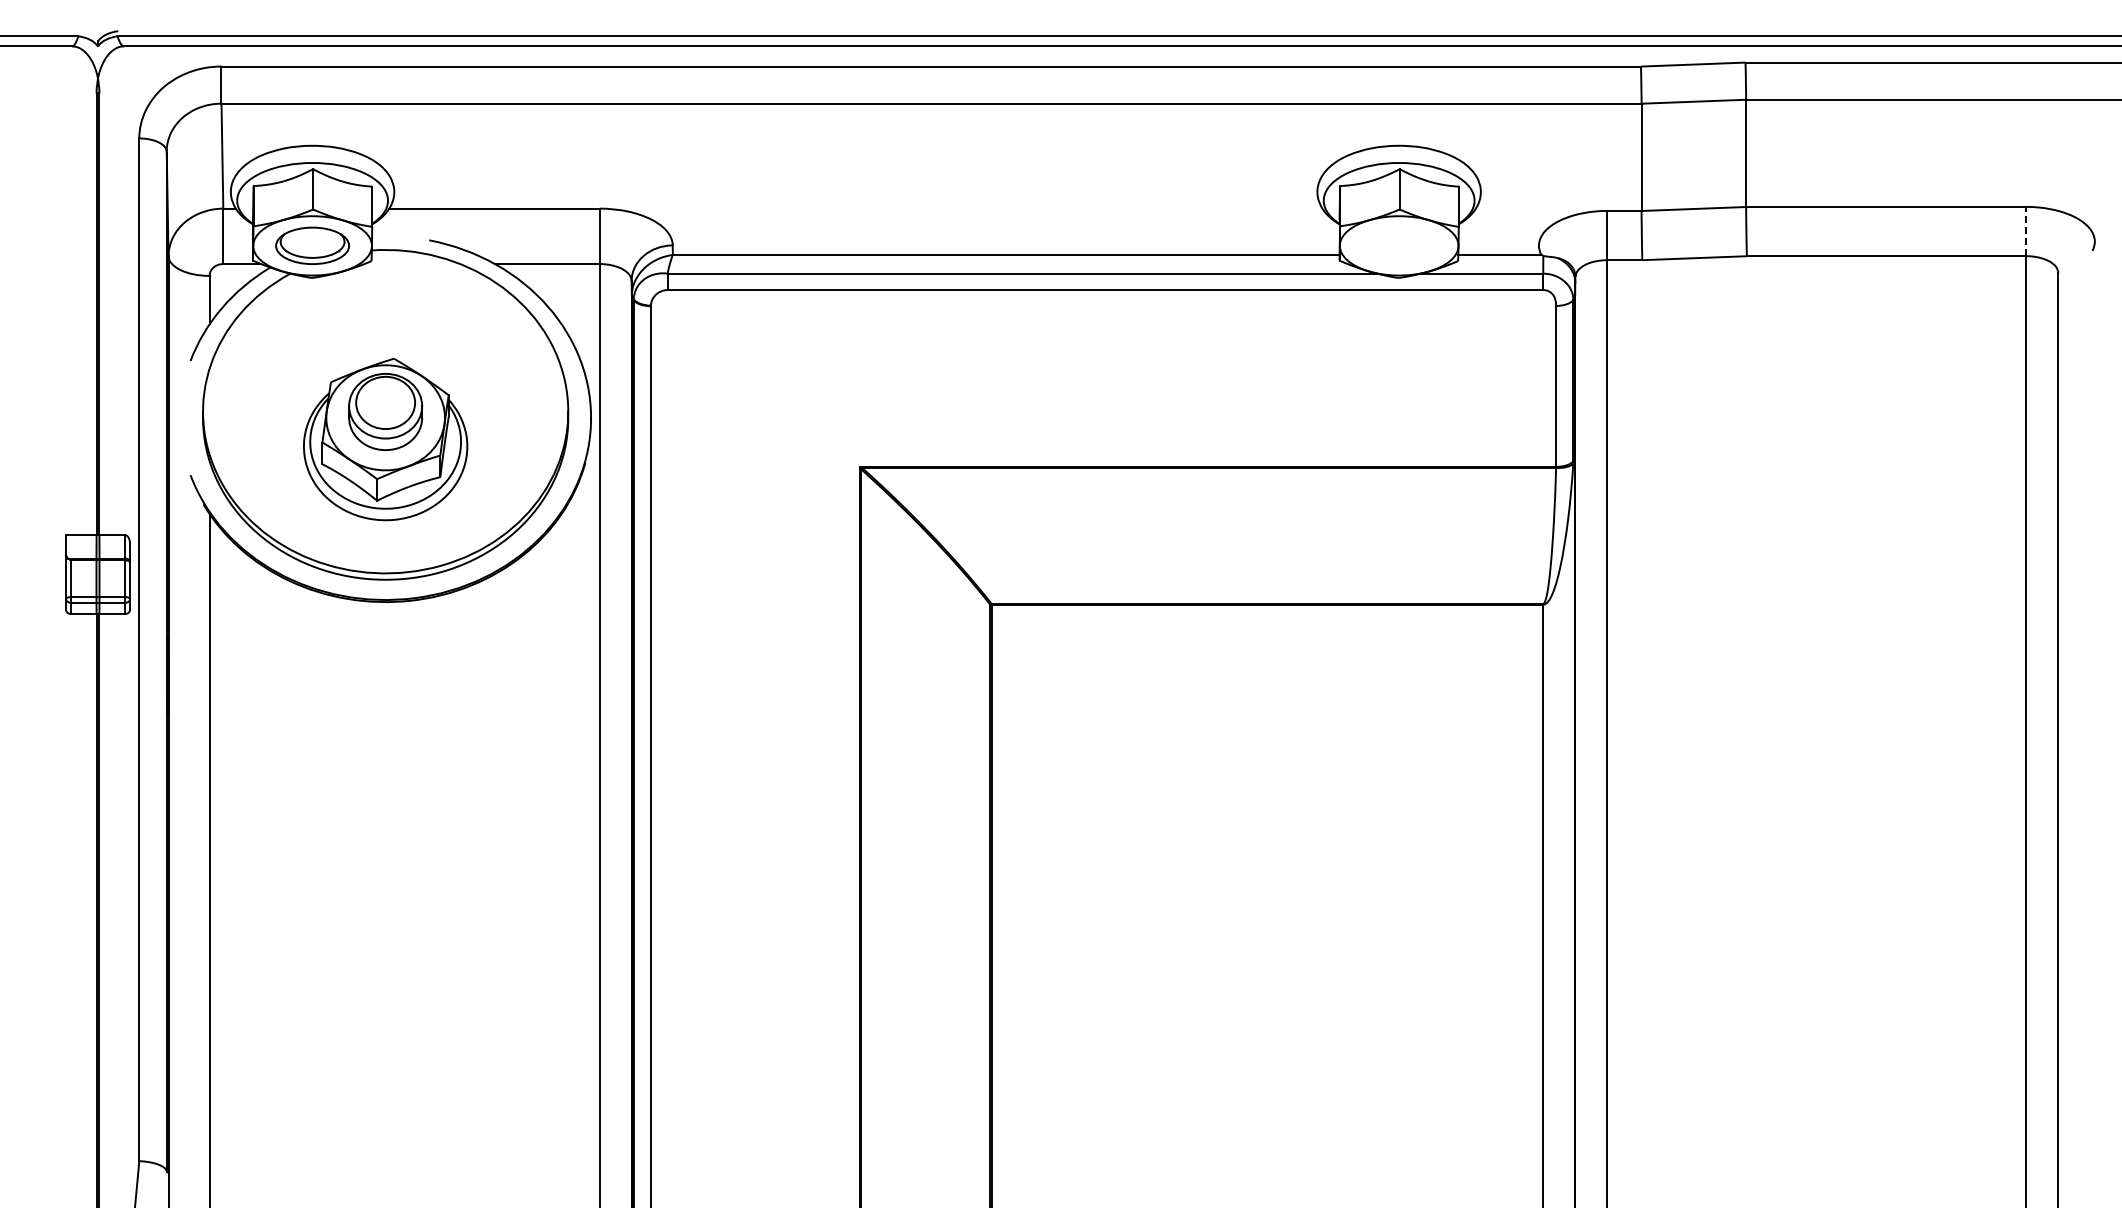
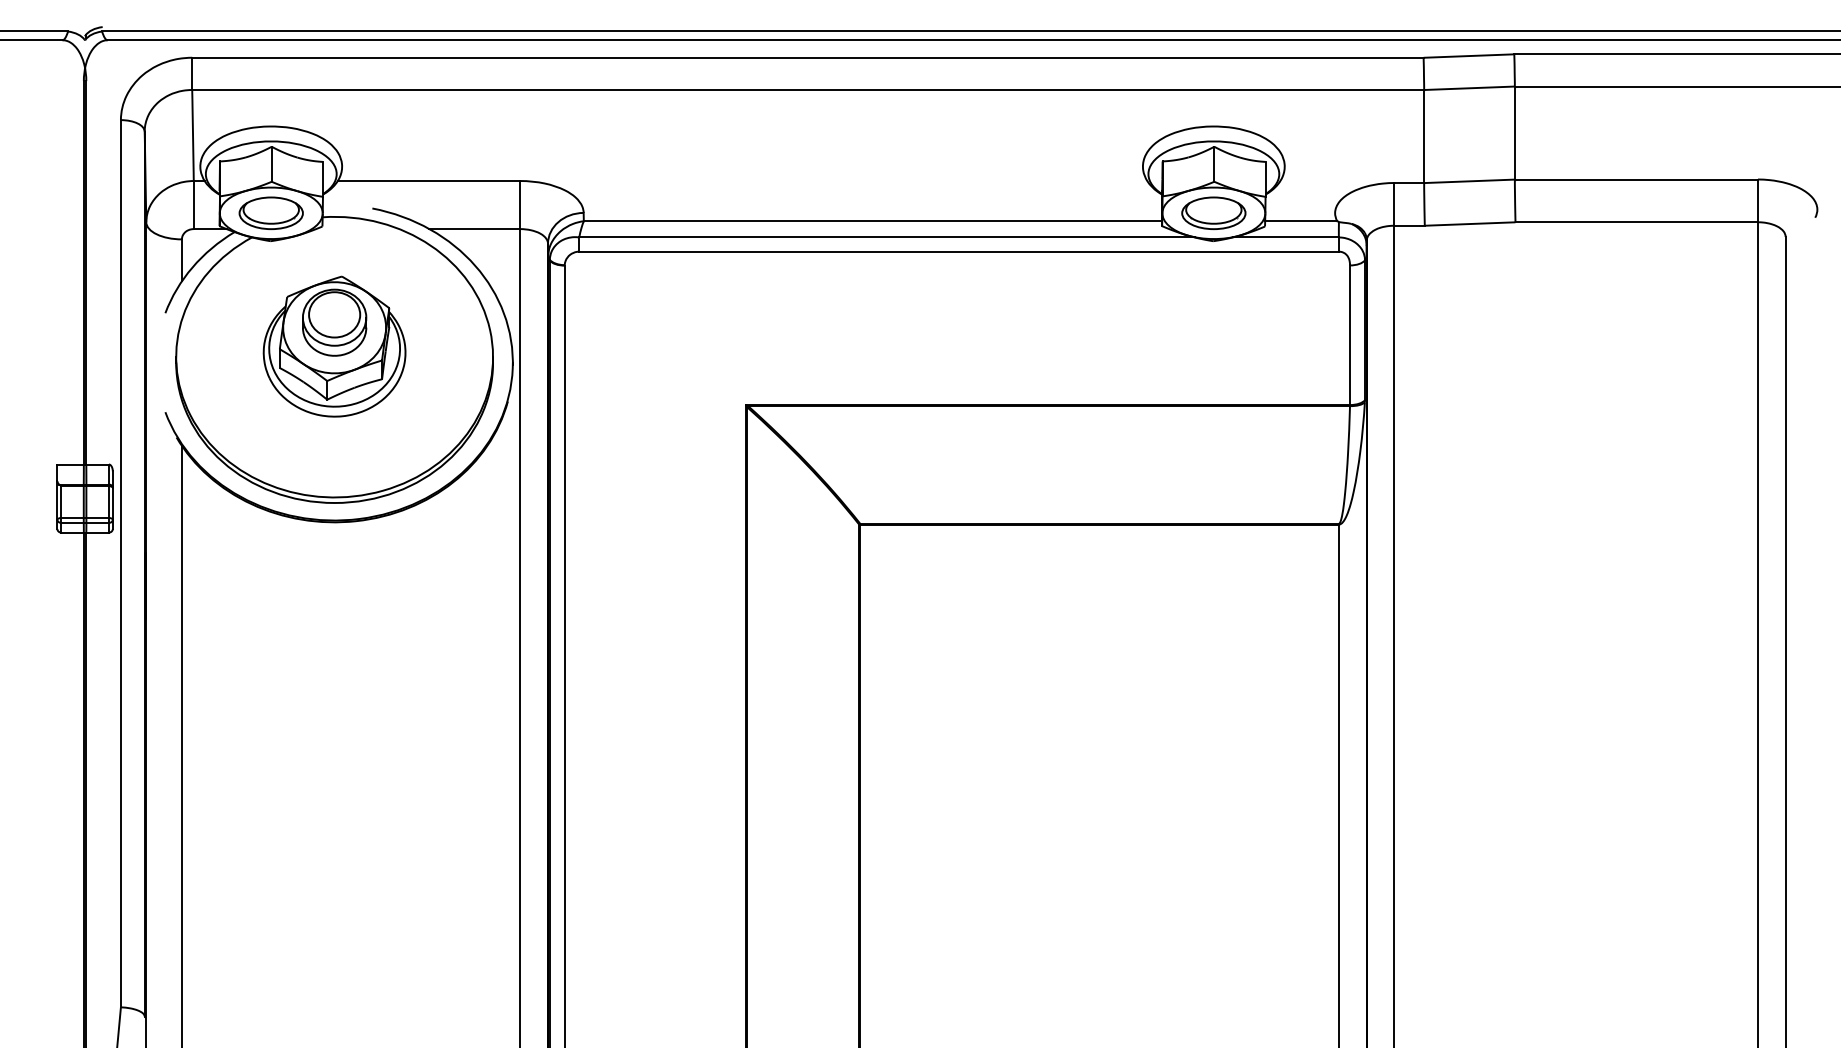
line: (2026, 231) -> (1758, 200), dashed -> solid
part: (1398, 245) -> (1213, 213), added
part: (385, 439) -> (334, 346), moved

